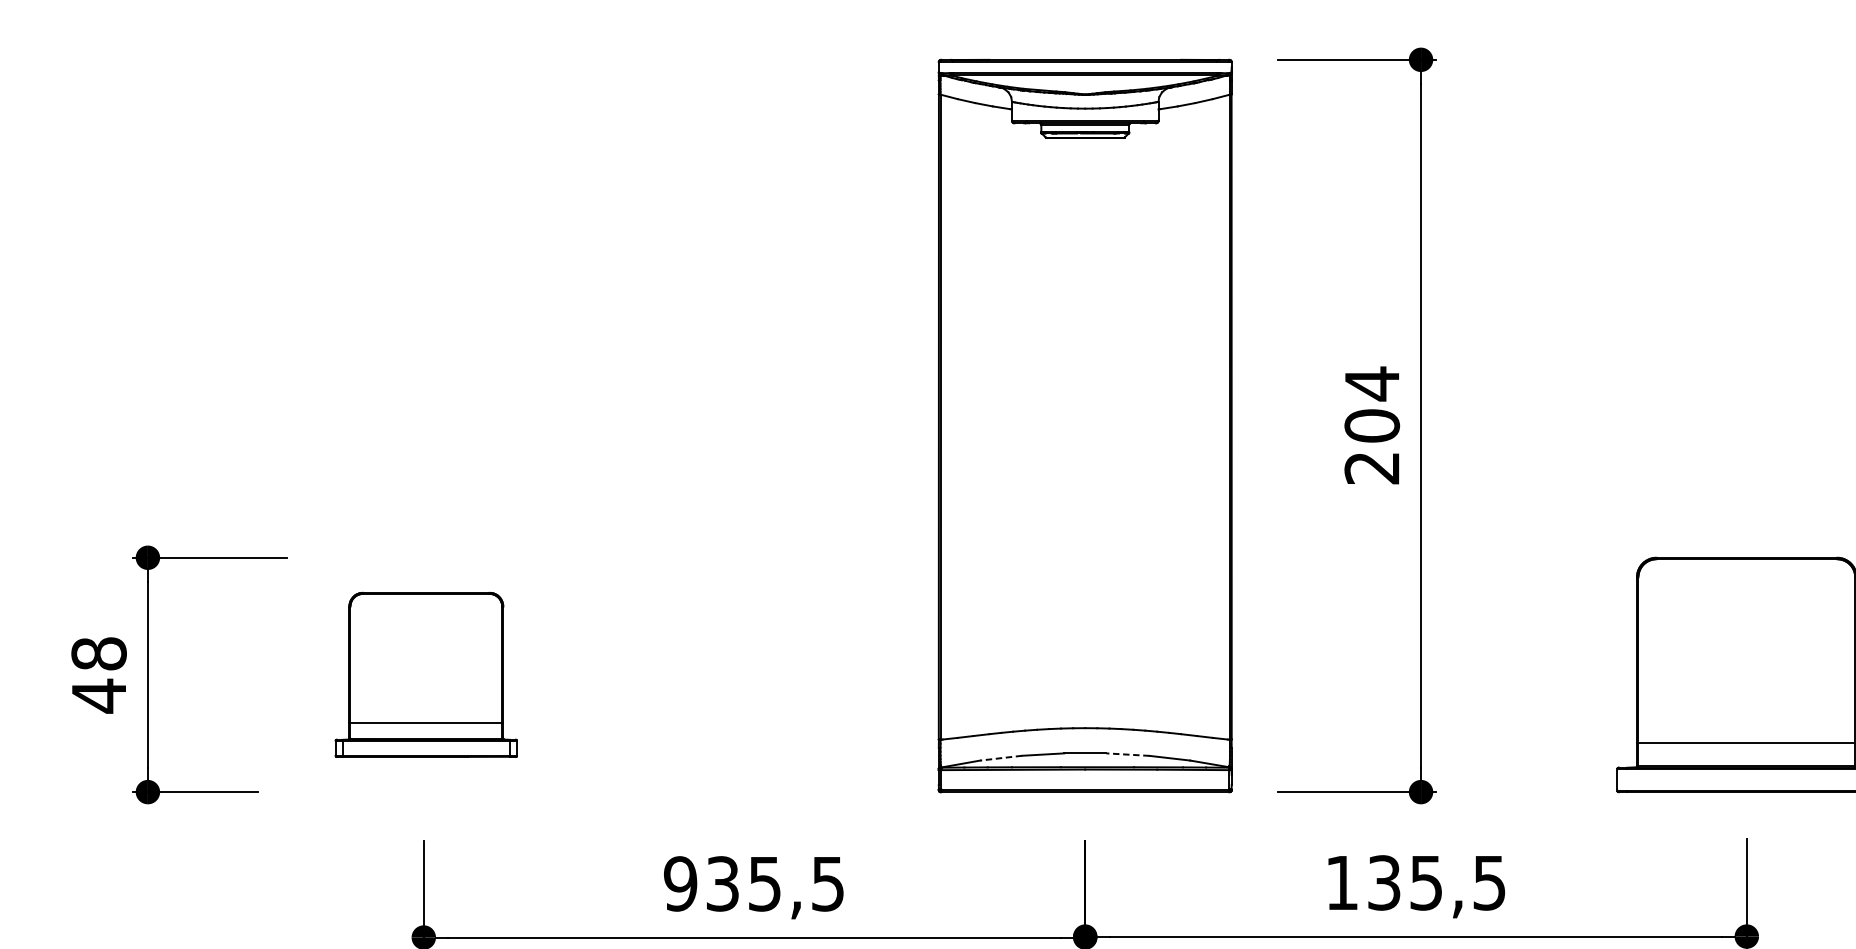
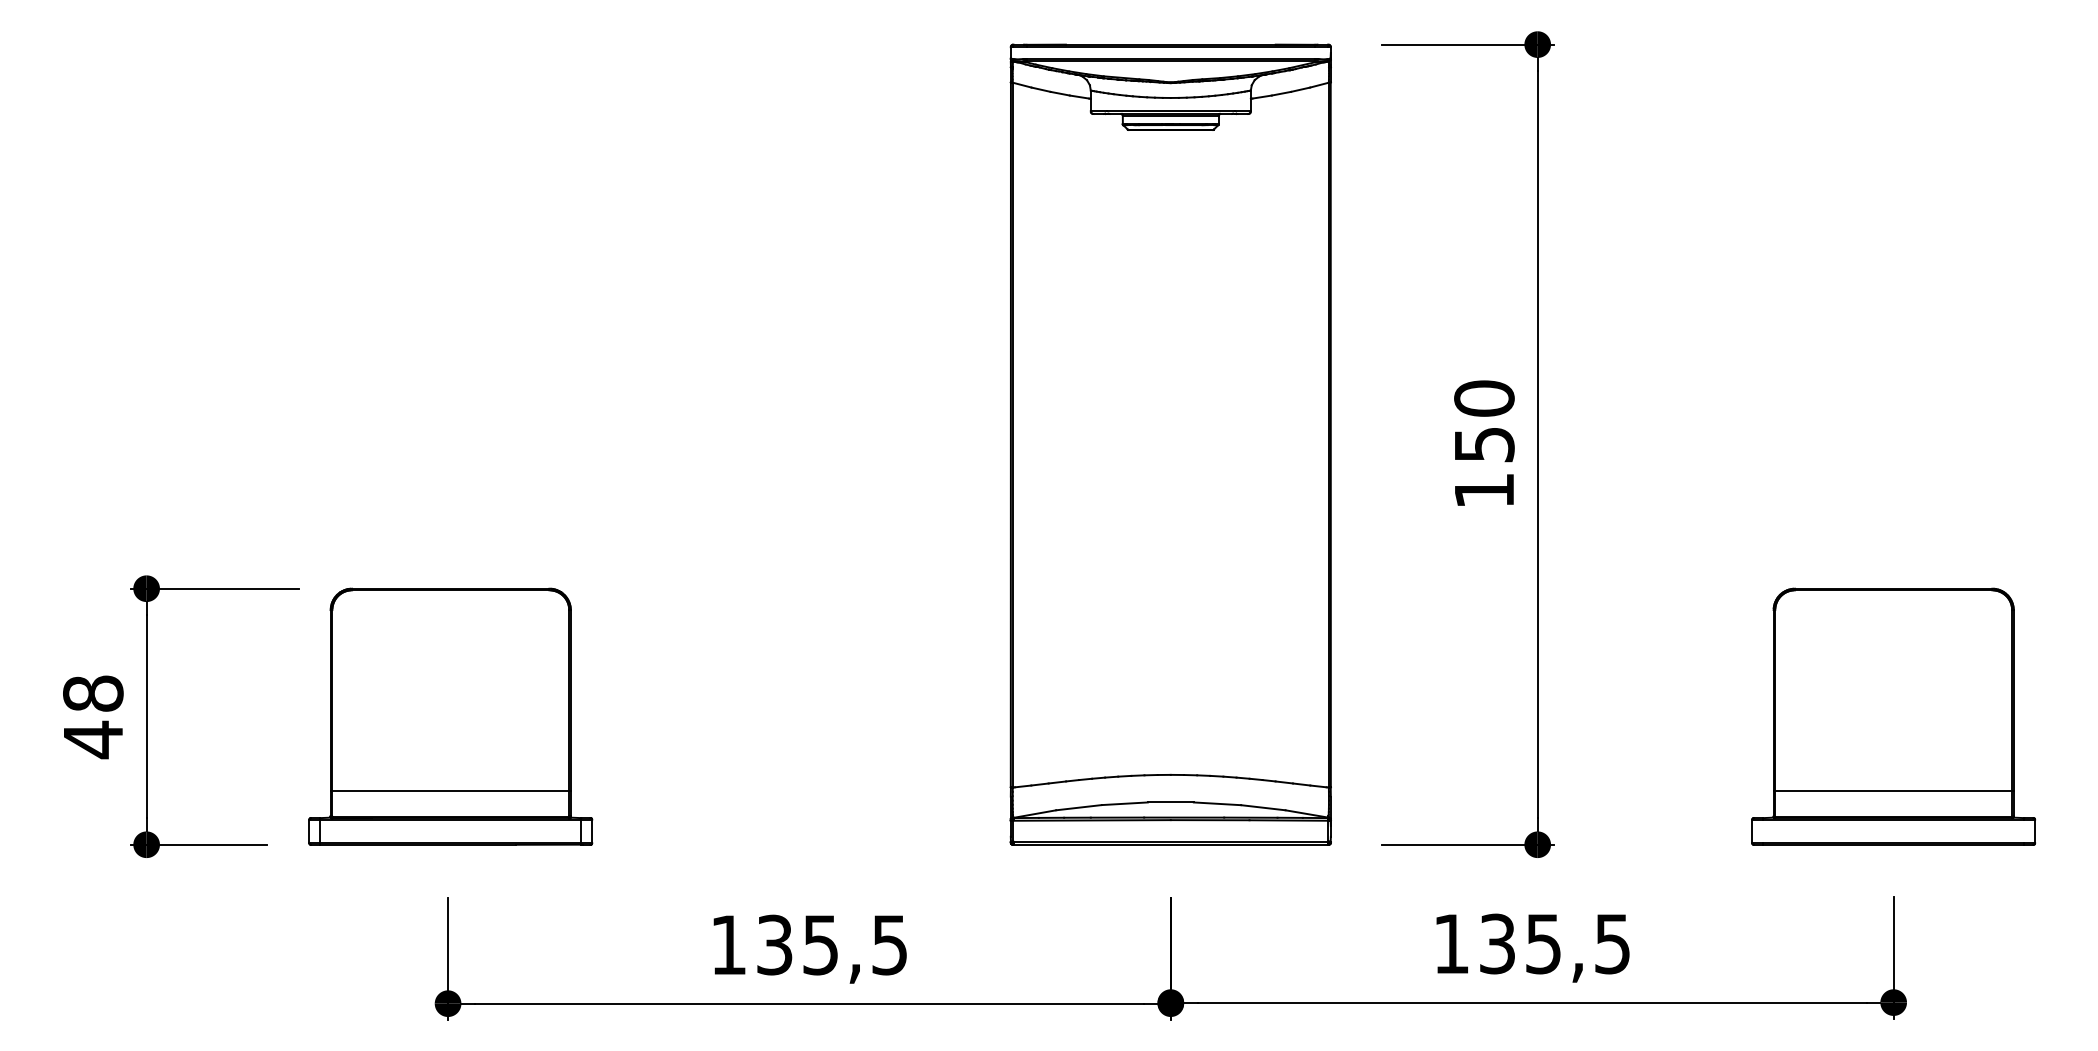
text: (1372, 424) -> (1484, 443), 204 -> 150
part: (426, 674) -> (450, 716), size x1.43
line: (1127, 754) -> (1217, 803), dashed -> solid
line: (1000, 758) -> (1078, 807), dashed -> solid
text: (680, 883) -> (728, 944), 935,5 -> 135,5

